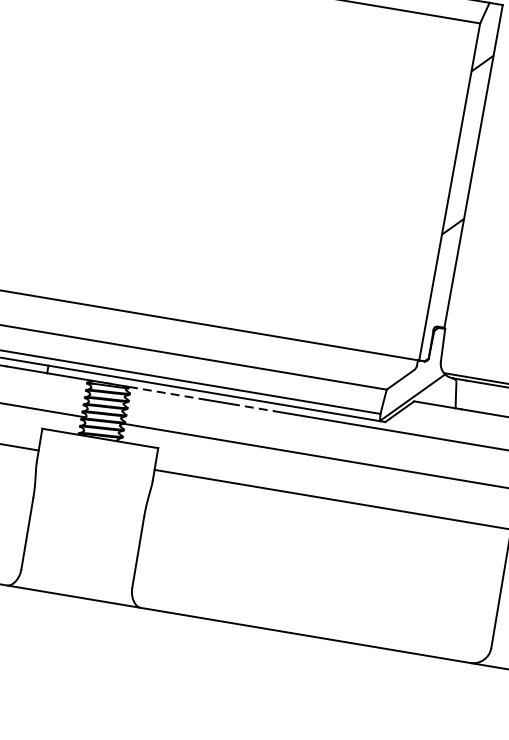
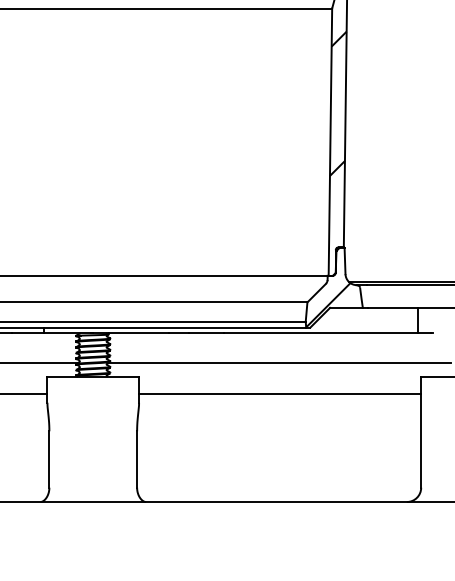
line: (166, 393) -> (138, 333), dashed -> solid
line: (253, 407) -> (207, 333), dashed -> solid

